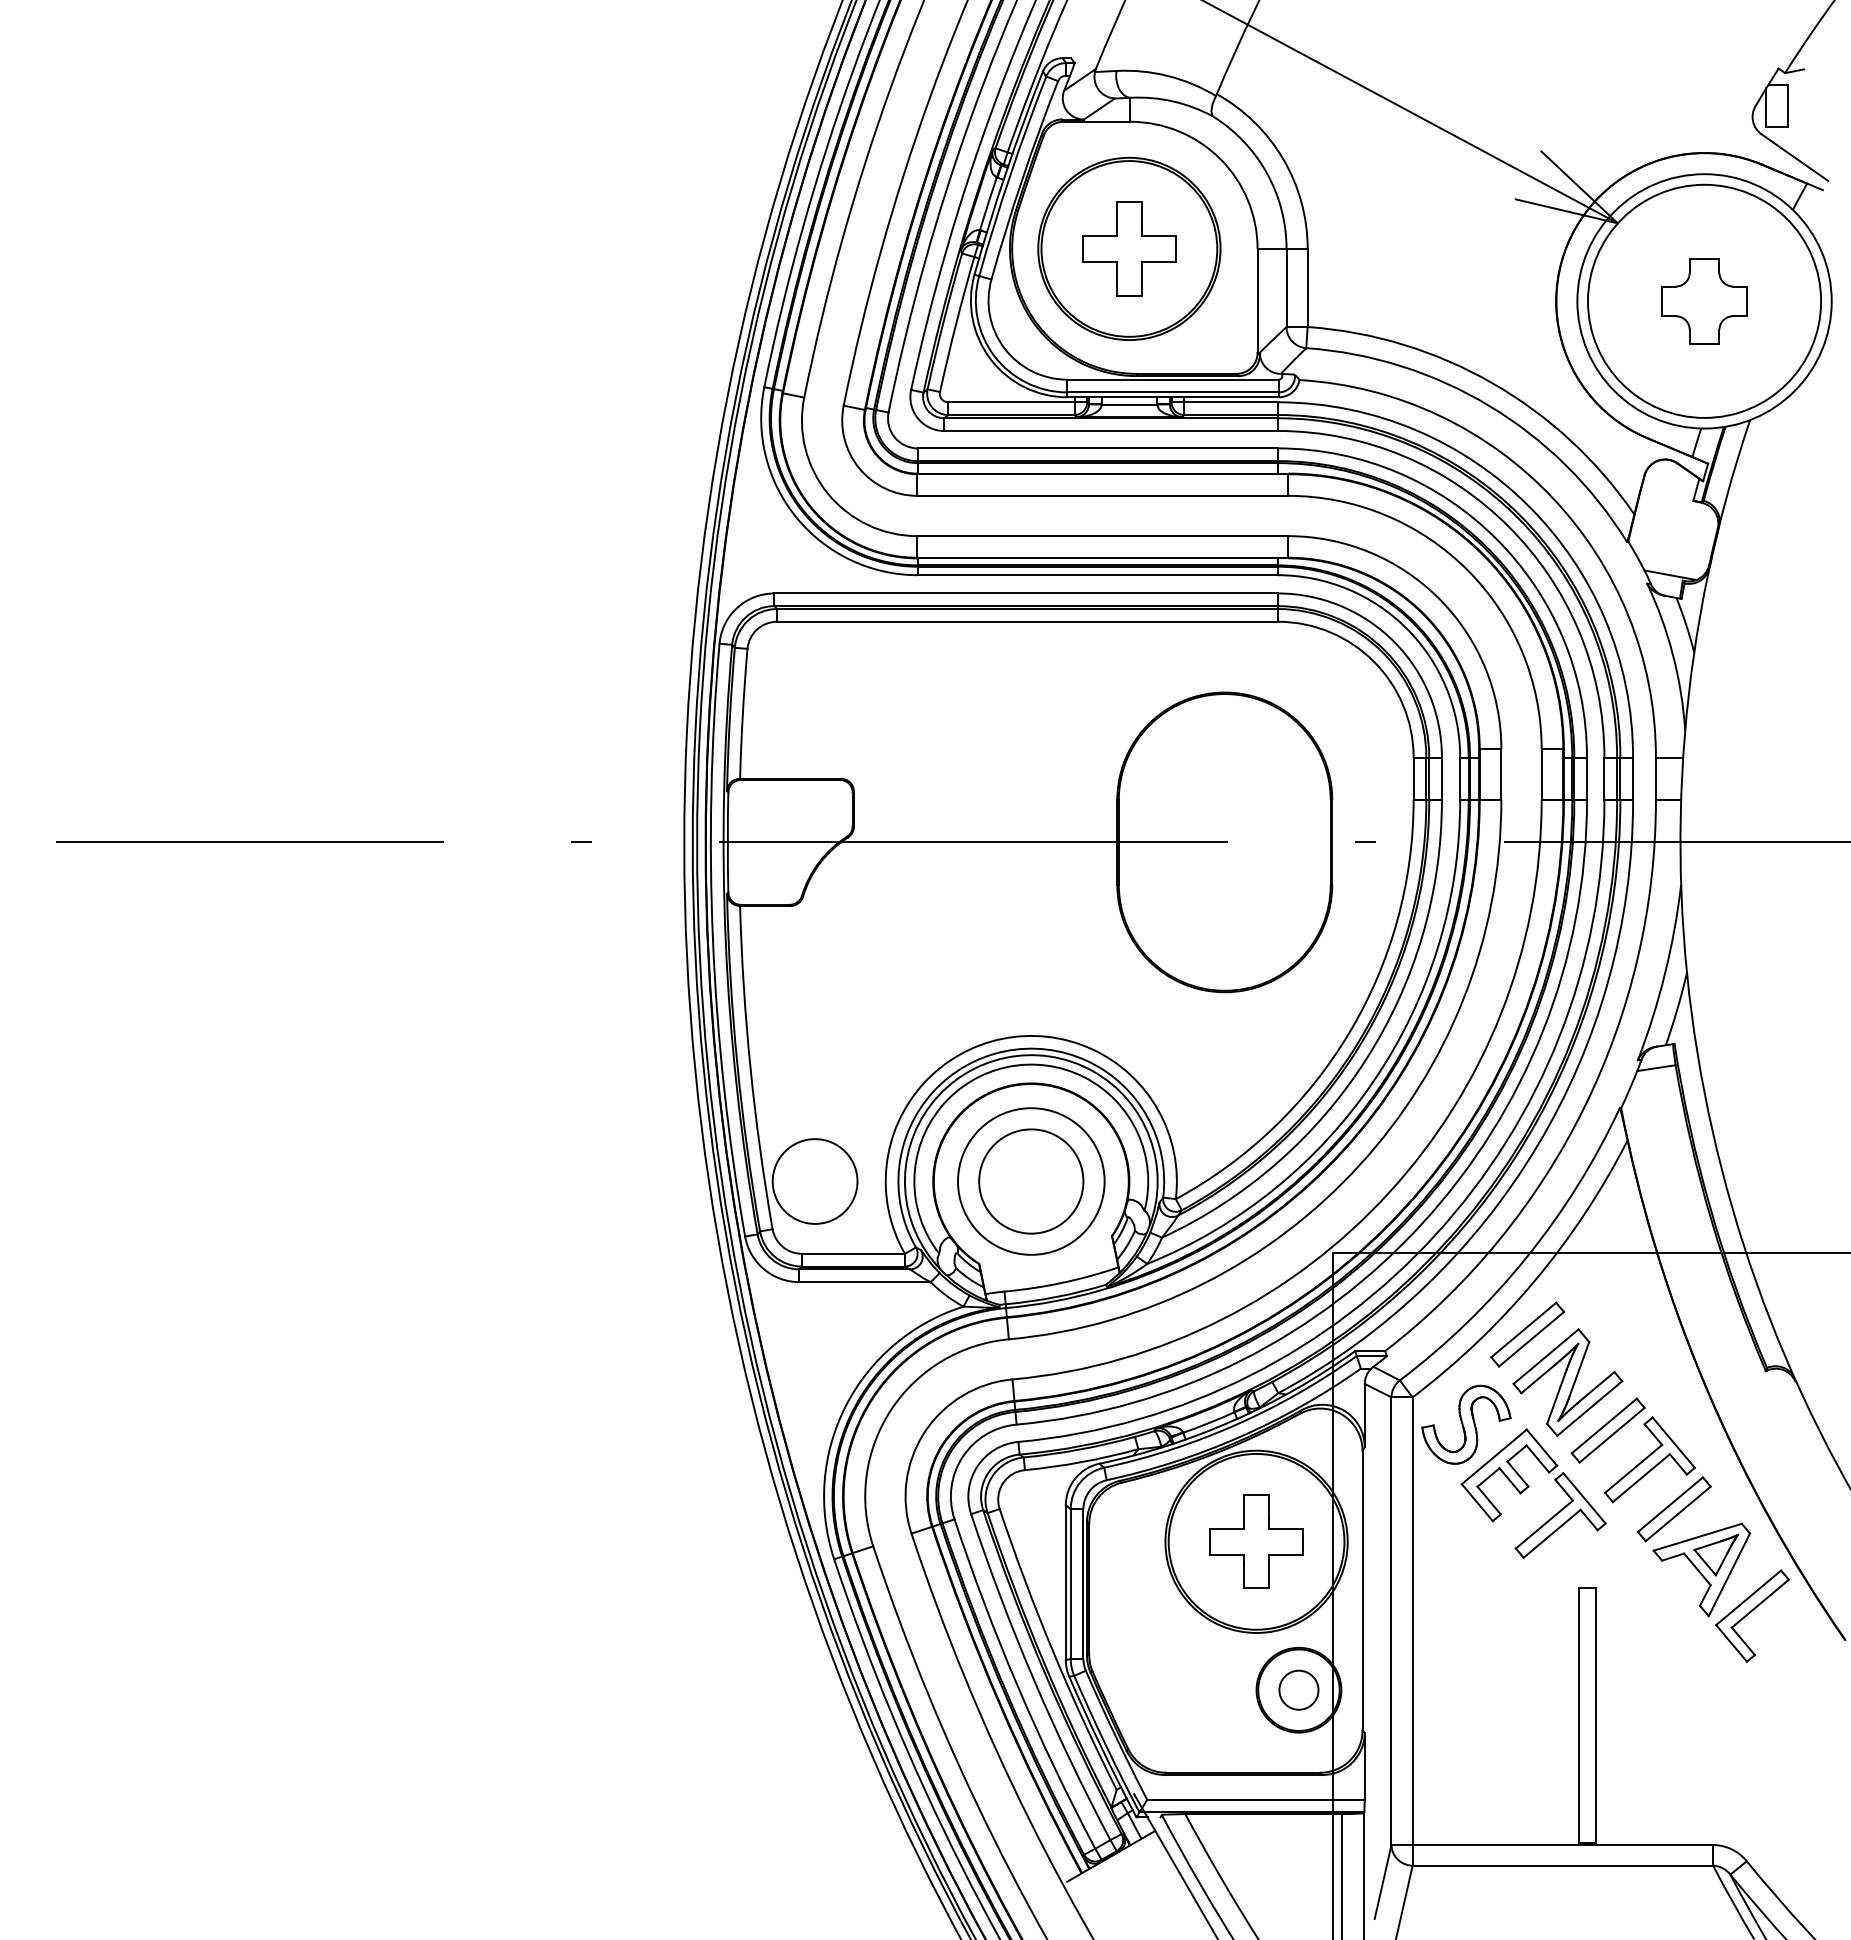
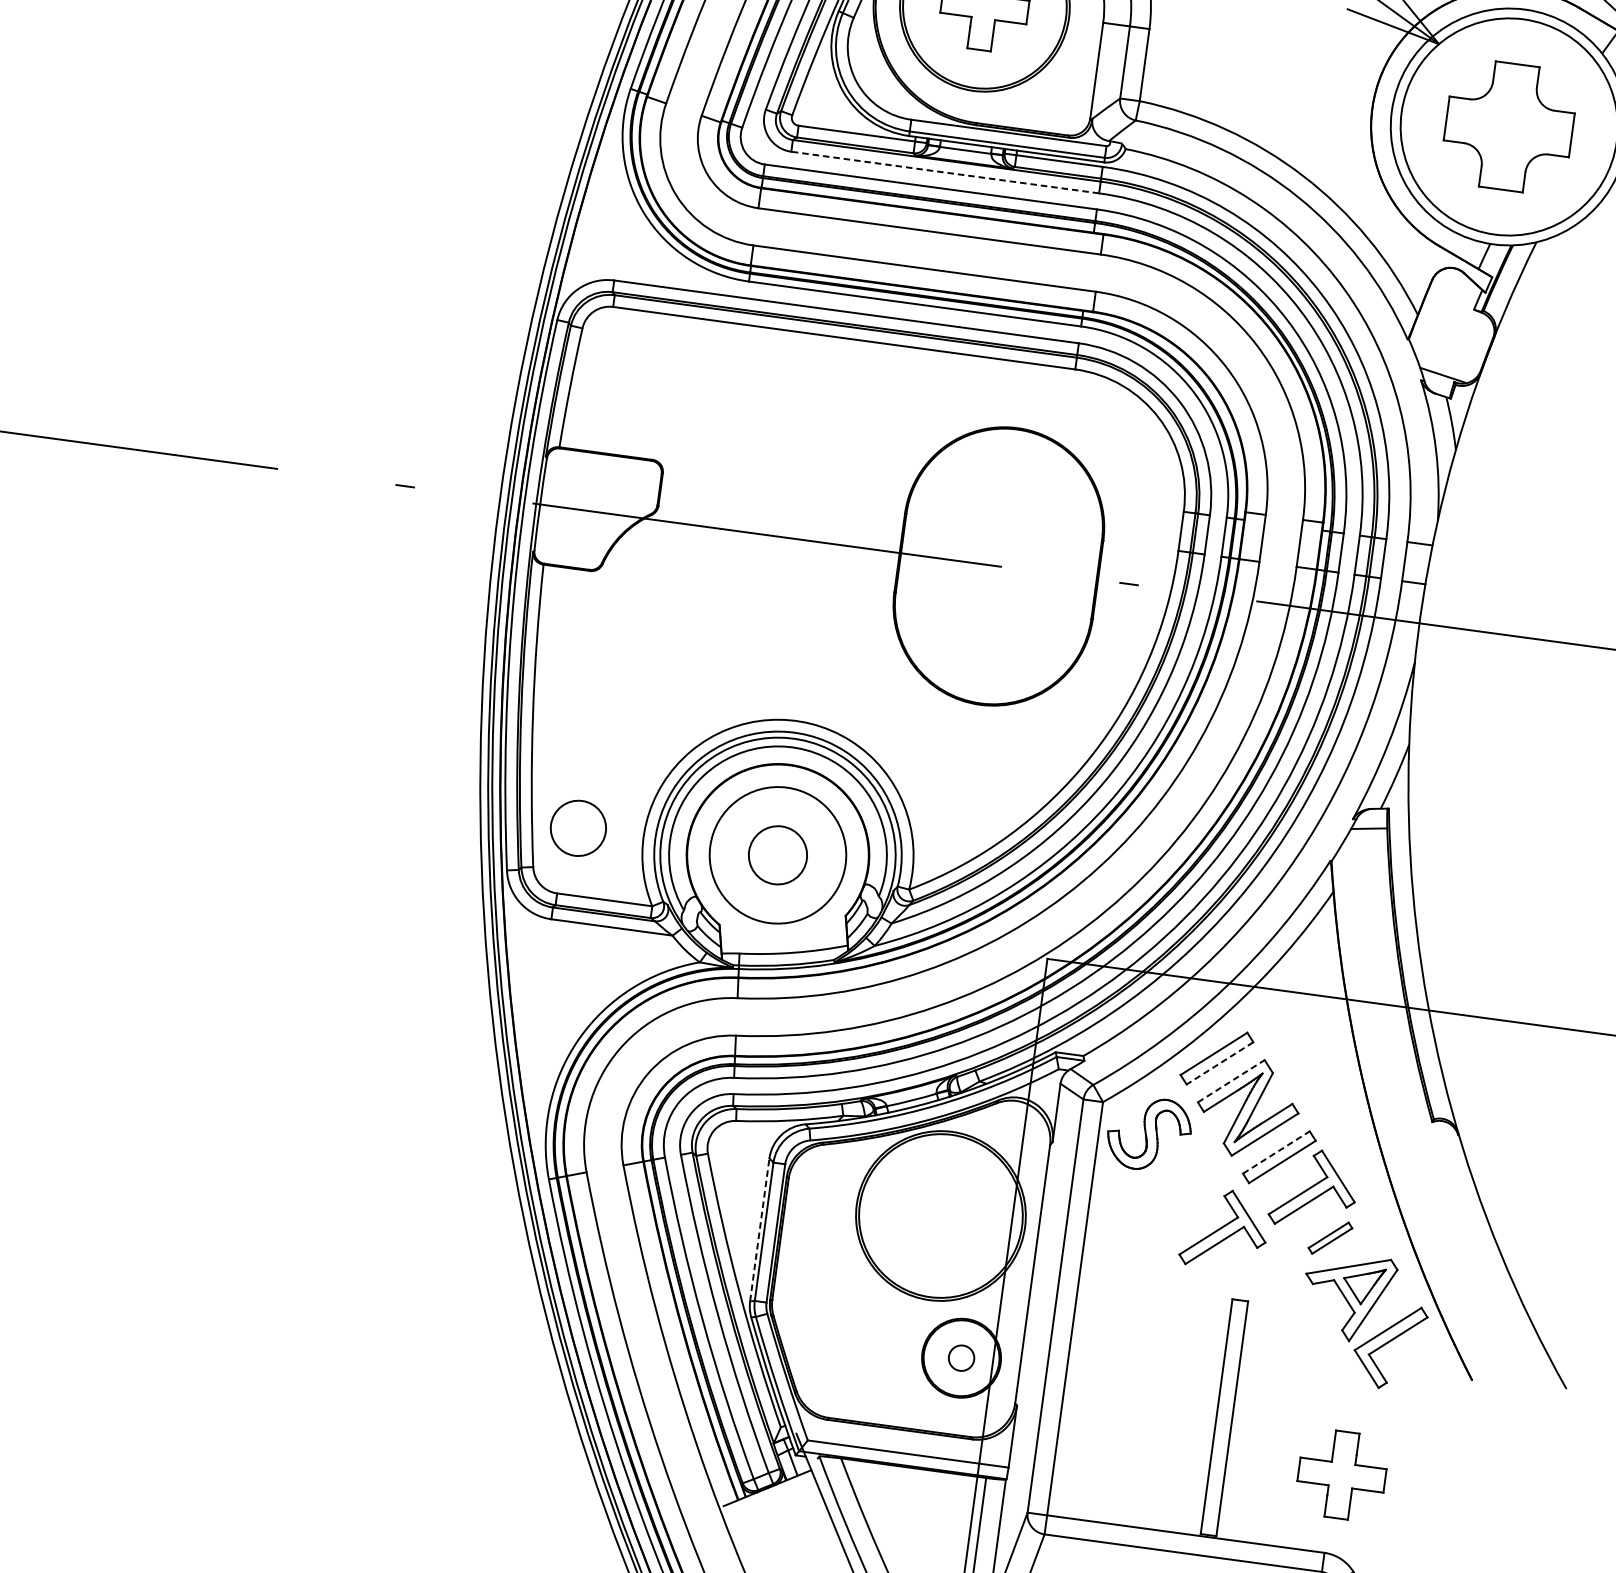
part: (1704, 301) -> (1509, 127), size x1.6
line: (1111, 431) -> (945, 173), solid -> dashed
circle: (814, 1181) -> (577, 828), size x0.7
circle: (1031, 1181) -> (778, 855), size x0.6
line: (1531, 1339) -> (1219, 1063), solid -> dashed
line: (1546, 1356) -> (1231, 1081), solid -> dashed
line: (1604, 1425) -> (1276, 1152), solid -> dashed
part: (1509, 1475) -> (1182, 1186), removed
part: (1673, 1509) -> (1329, 1238), size x0.6
part: (1256, 1541) -> (1341, 1474), moved
line: (1065, 1582) -> (759, 1229), solid -> dashed
circle: (1298, 1689) -> (961, 1357), size x0.7

